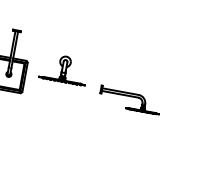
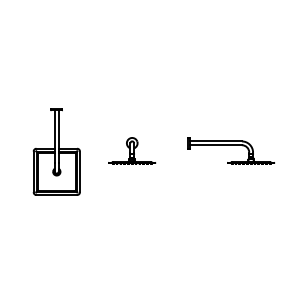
part: (64, 69) -> (132, 150), size x0.71
part: (129, 99) -> (230, 150), moved

